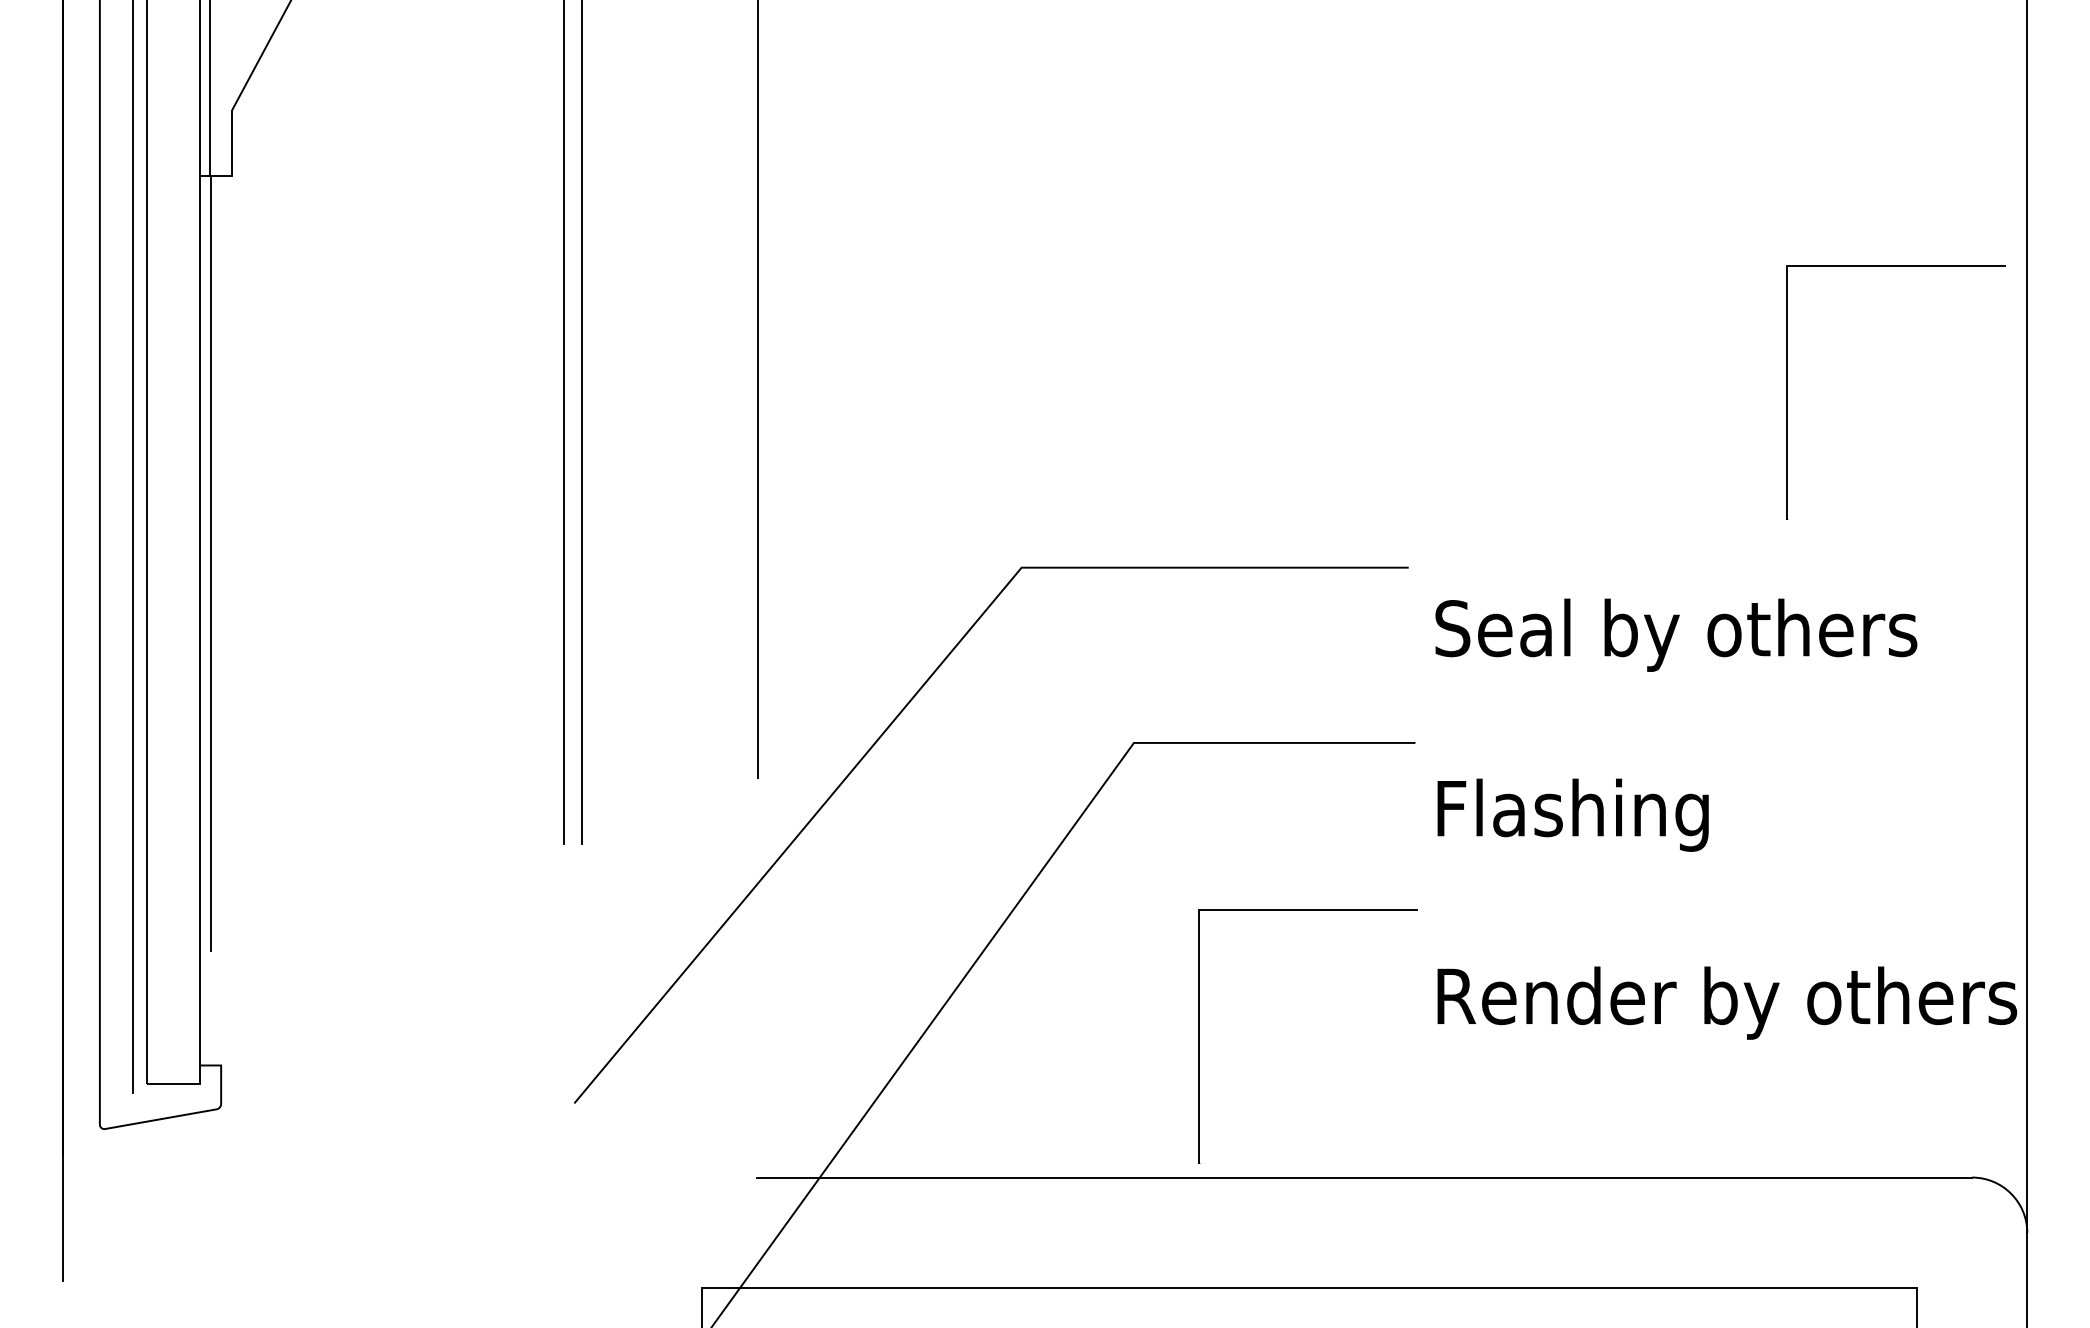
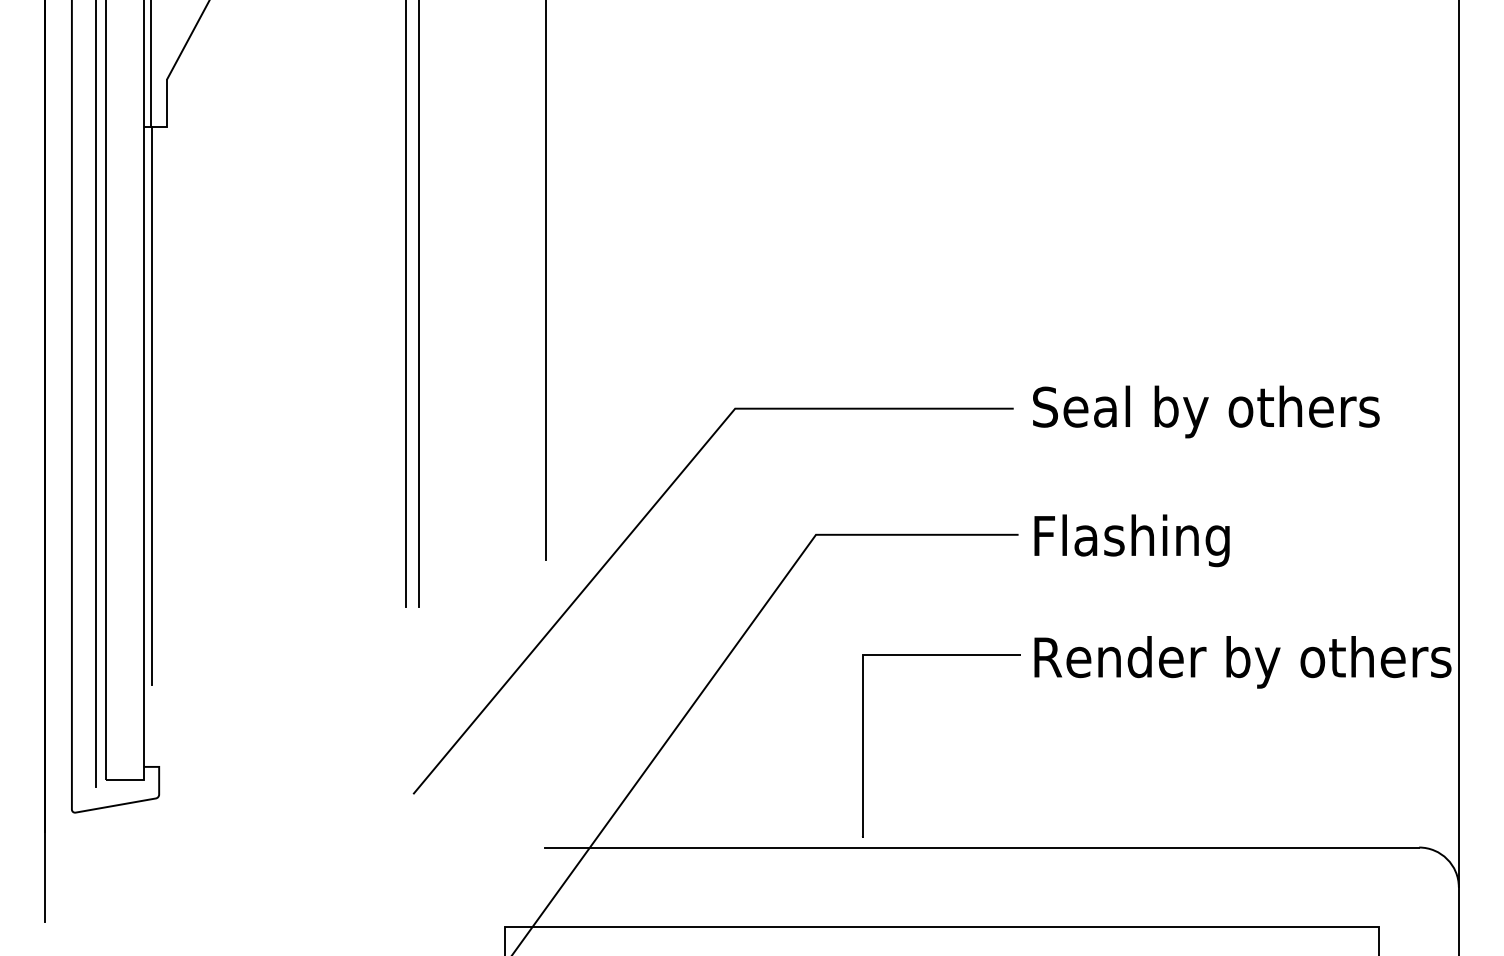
part: (1787, 392) -> (1286, 282), removed
text: (1676, 634) -> (1206, 411), moved
text: (1572, 814) -> (1131, 540), moved
text: (1727, 1002) -> (1243, 661), moved

